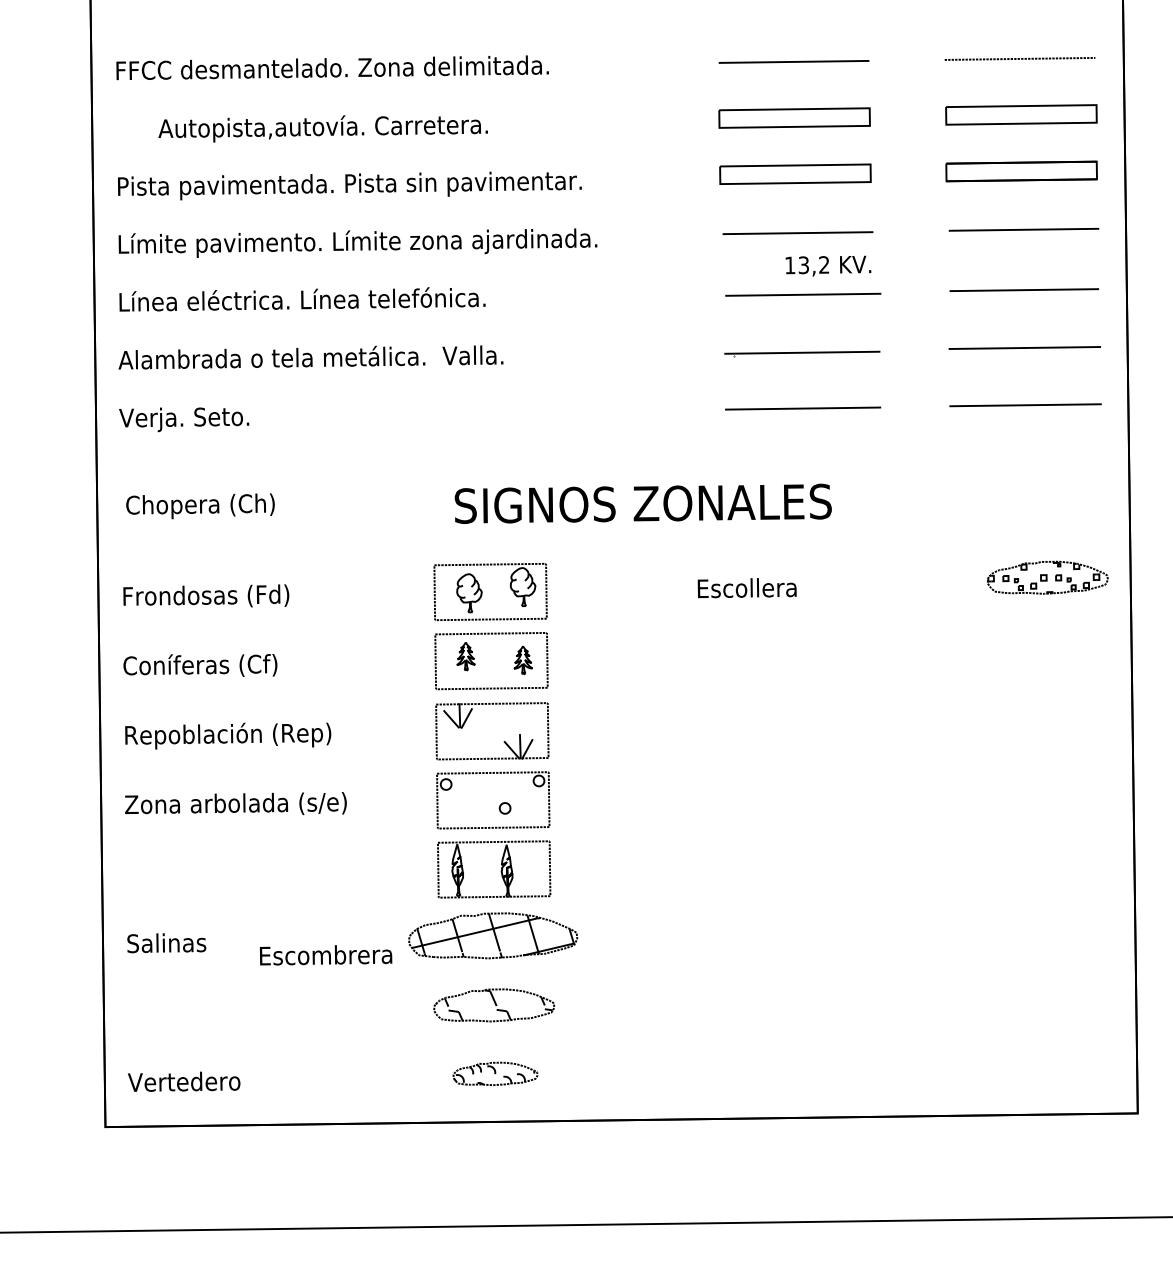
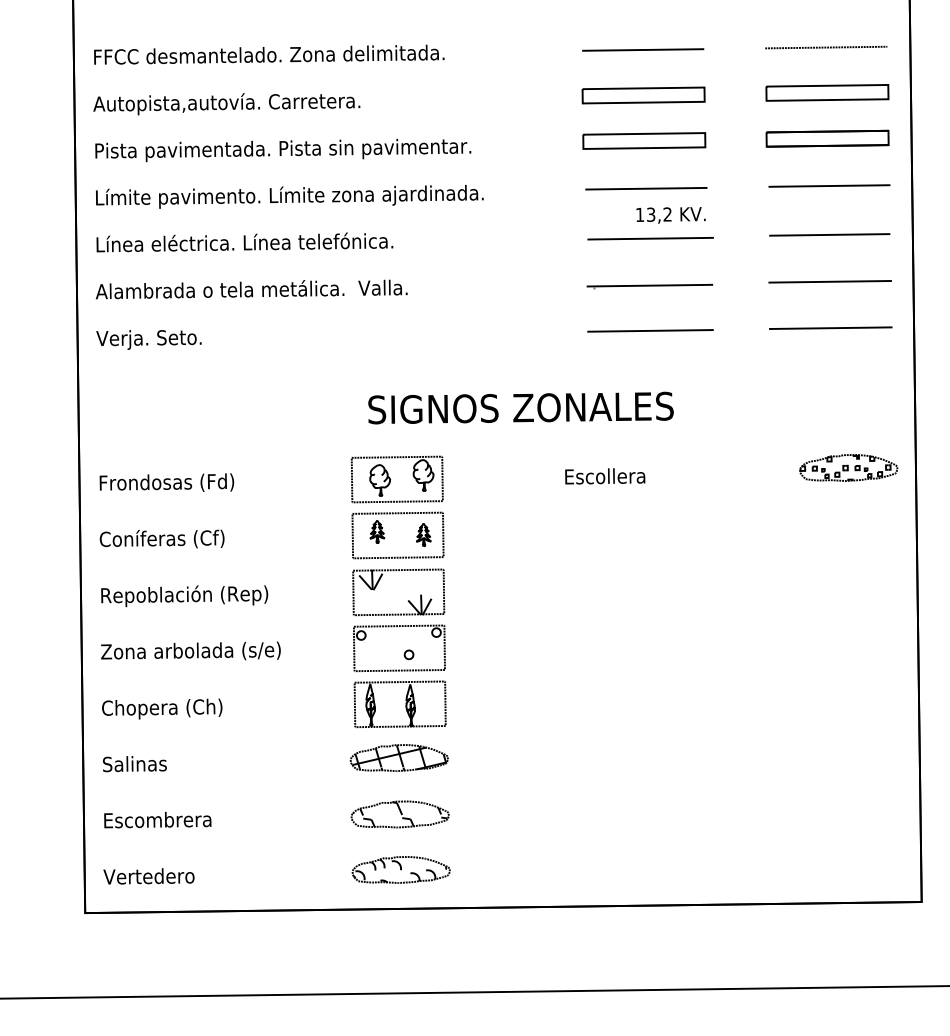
text: (322, 128) -> (226, 103), moved
text: (200, 506) -> (162, 709), moved
part: (492, 935) -> (398, 757), size x0.71
text: (326, 955) -> (158, 820), moved
part: (495, 1073) -> (401, 869), size x1.43

